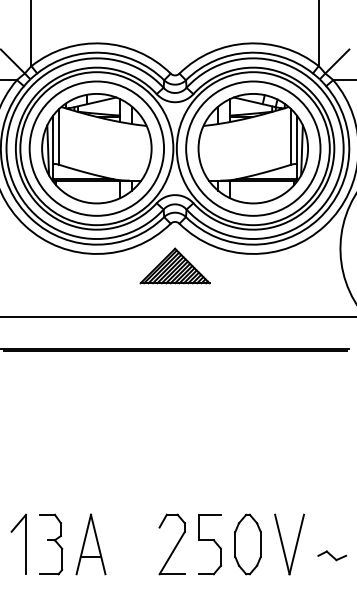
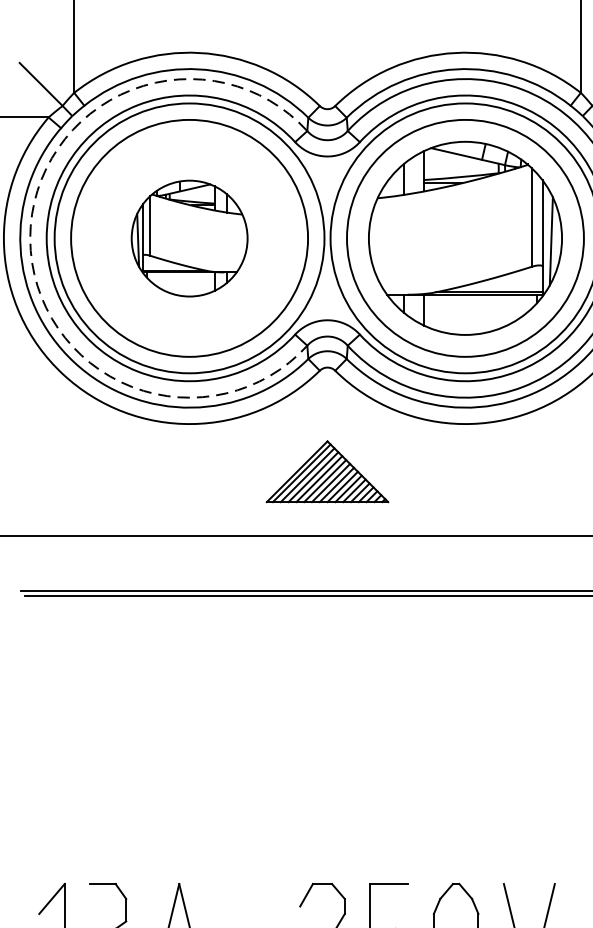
arc: (6, 148) -> (30, 238), solid -> dashed
part: (96, 148) -> (188, 238), size x0.6
part: (174, 265) -> (326, 470), moved

